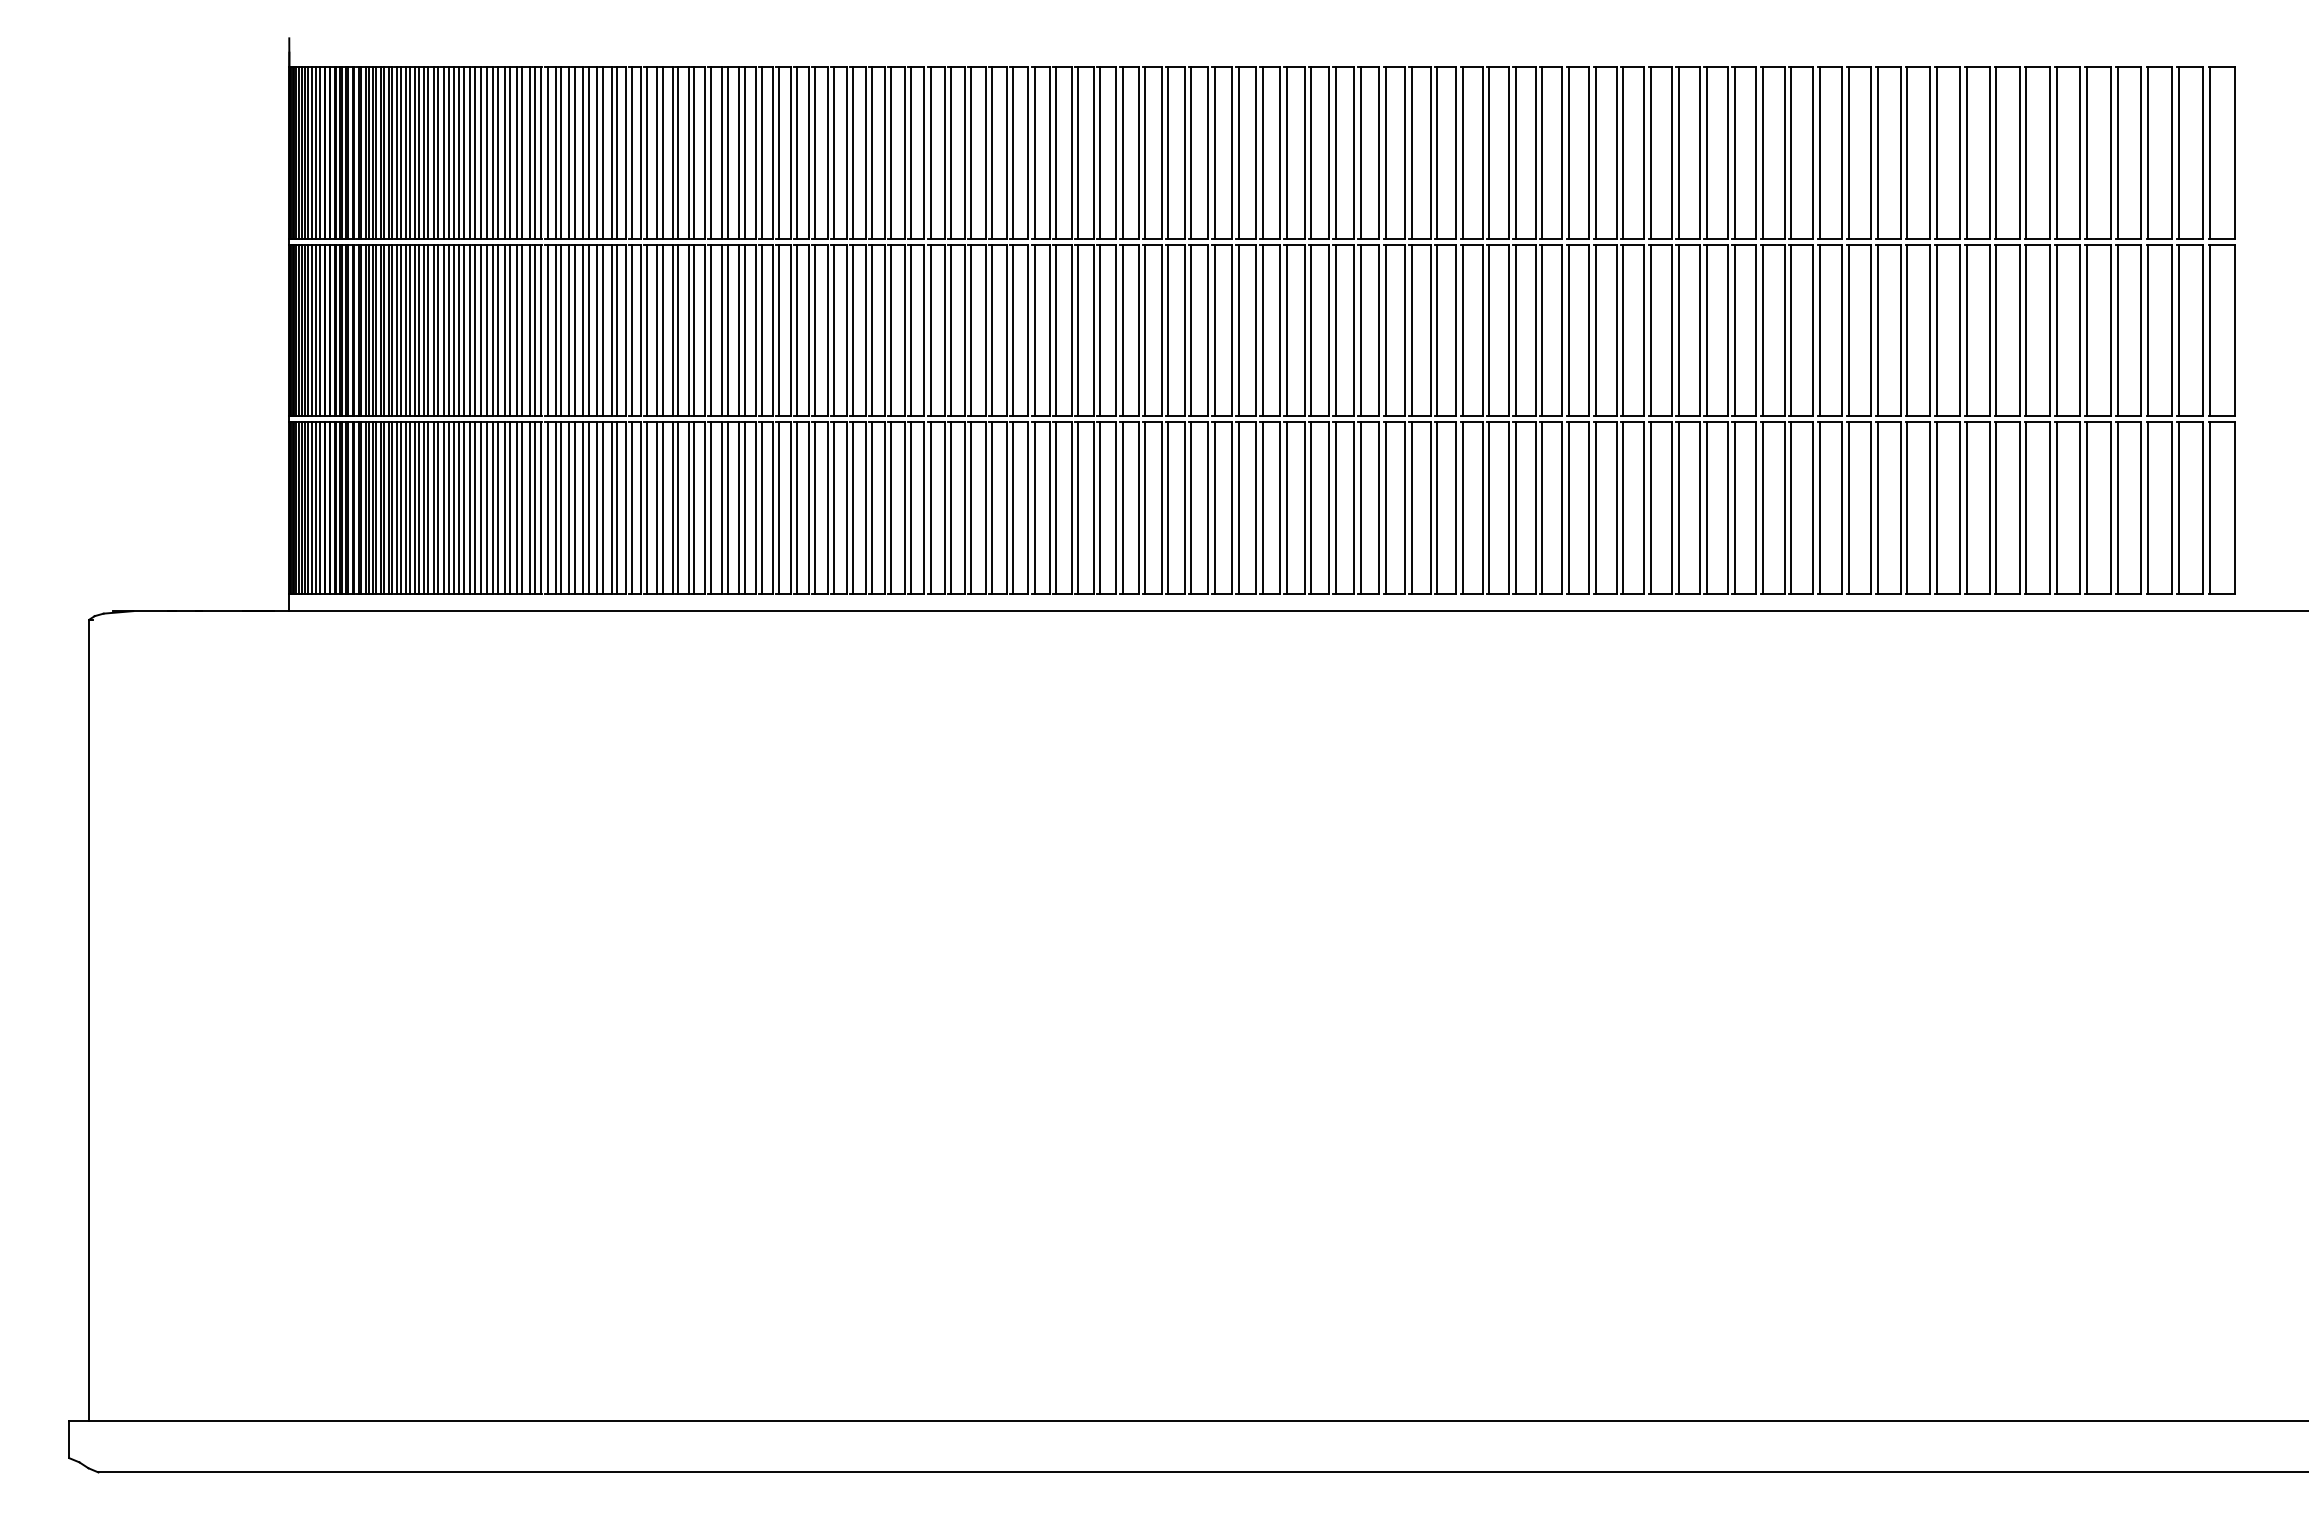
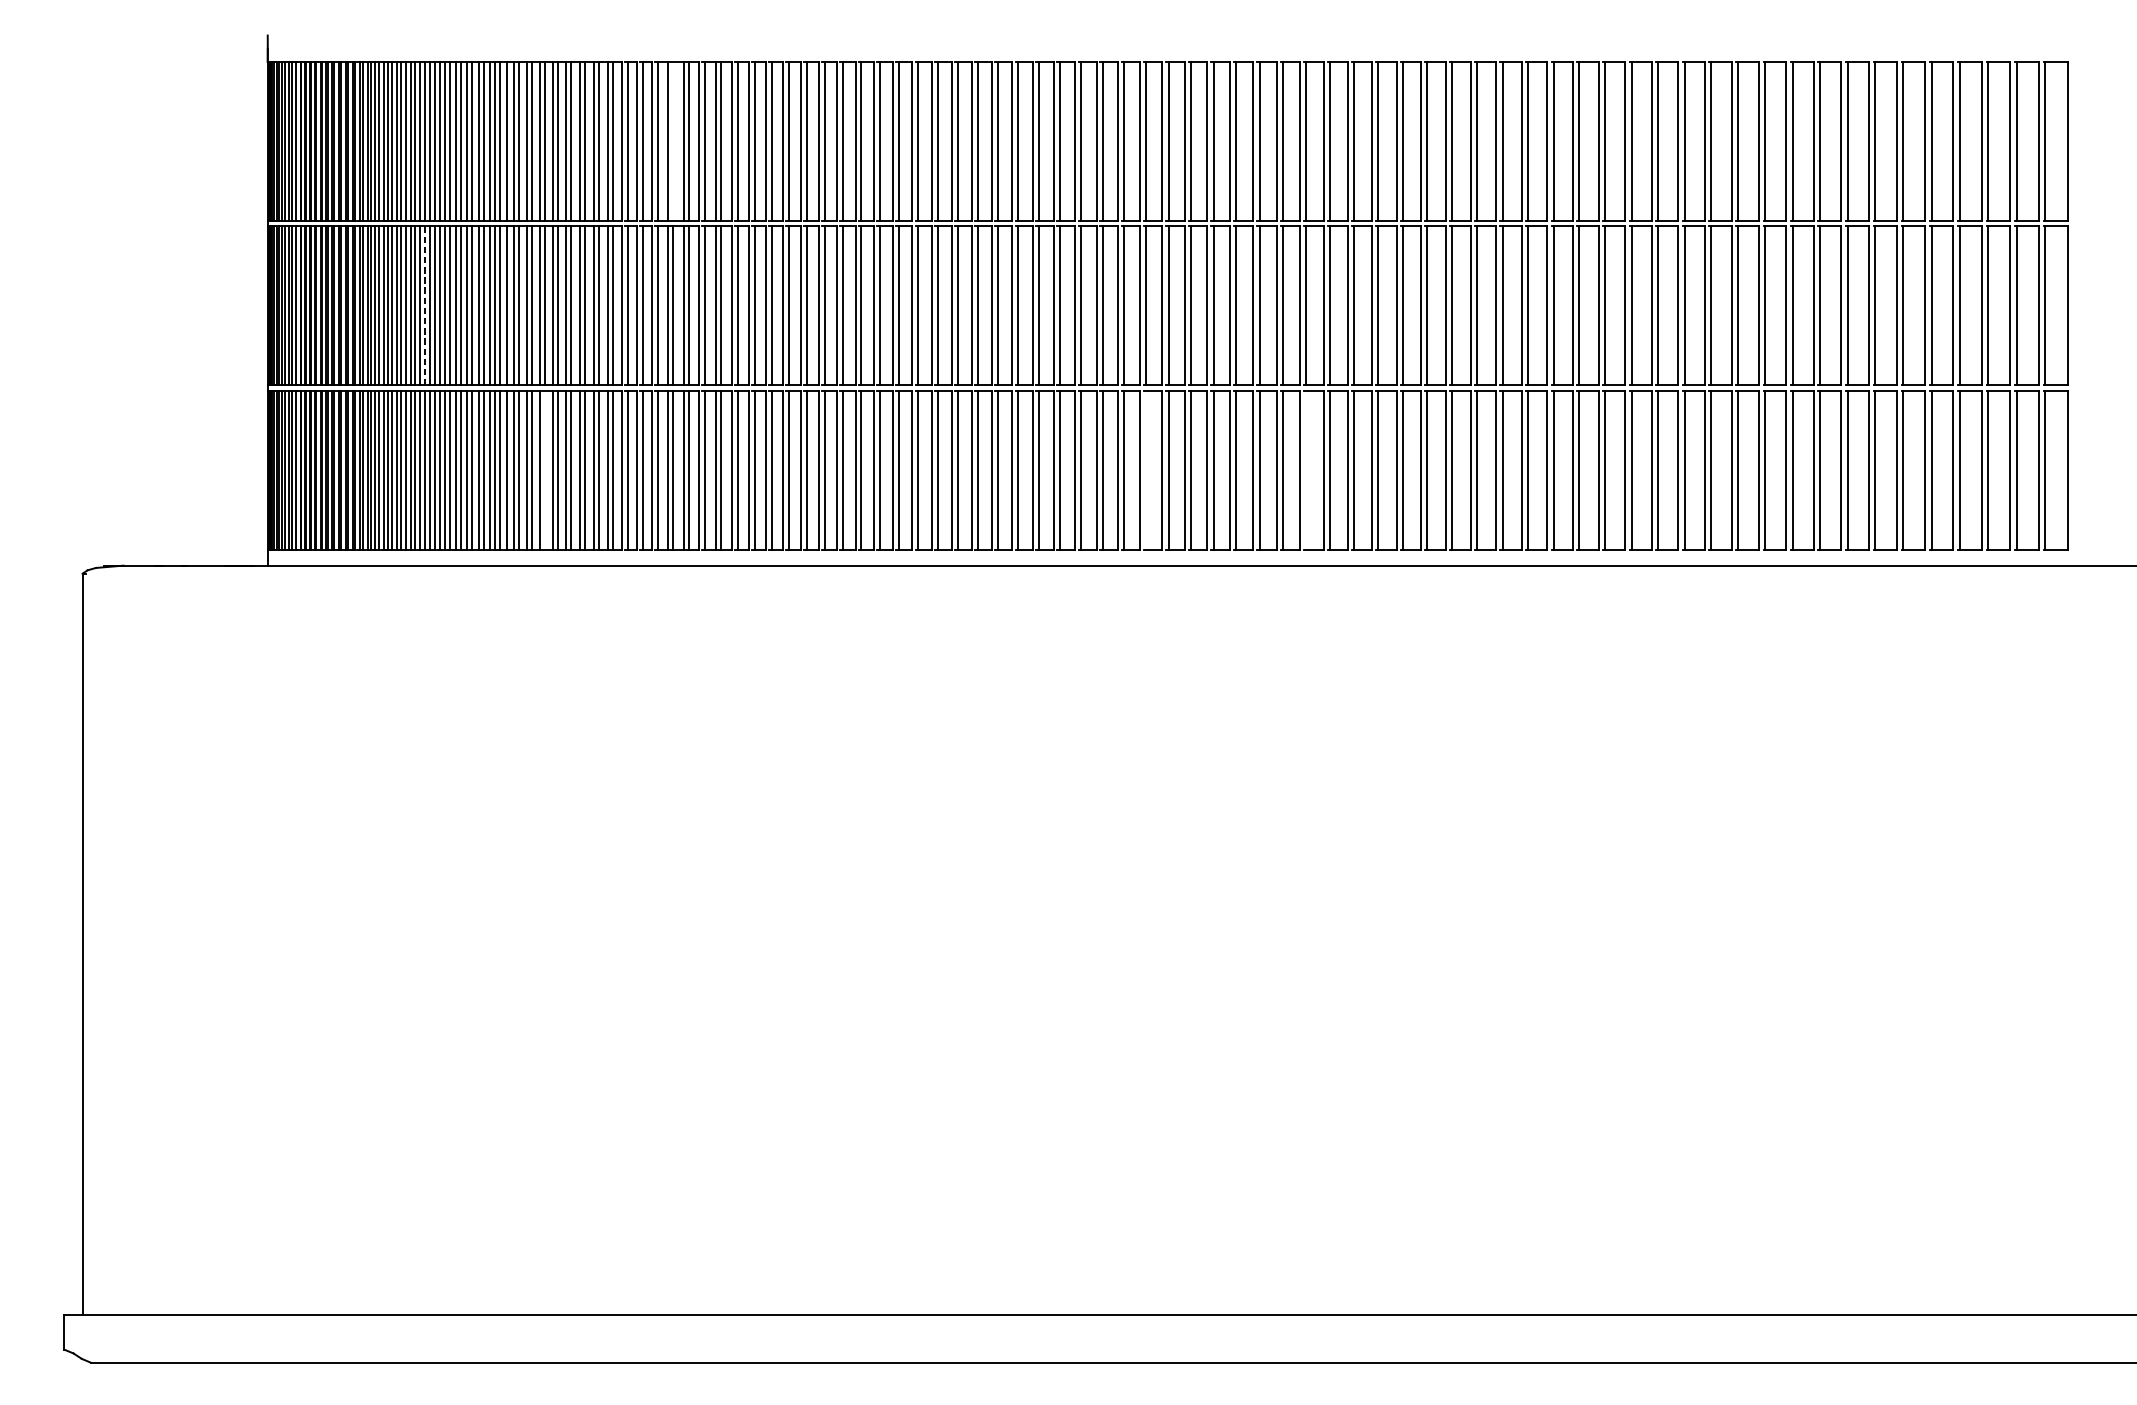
line: (727, 152) -> (673, 141), removed
line: (459, 330) -> (425, 305), solid -> dashed
line: (588, 507) -> (544, 469), removed
line: (1238, 507) -> (1146, 469), removed
line: (1411, 507) -> (1306, 469), removed

